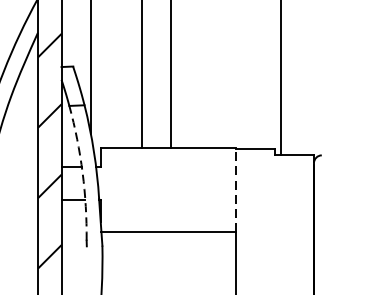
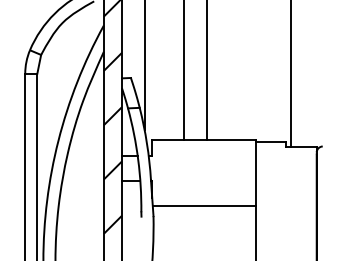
arc: (82, 172) -> (138, 159), dashed -> solid
line: (235, 190) -> (256, 173), dashed -> solid

